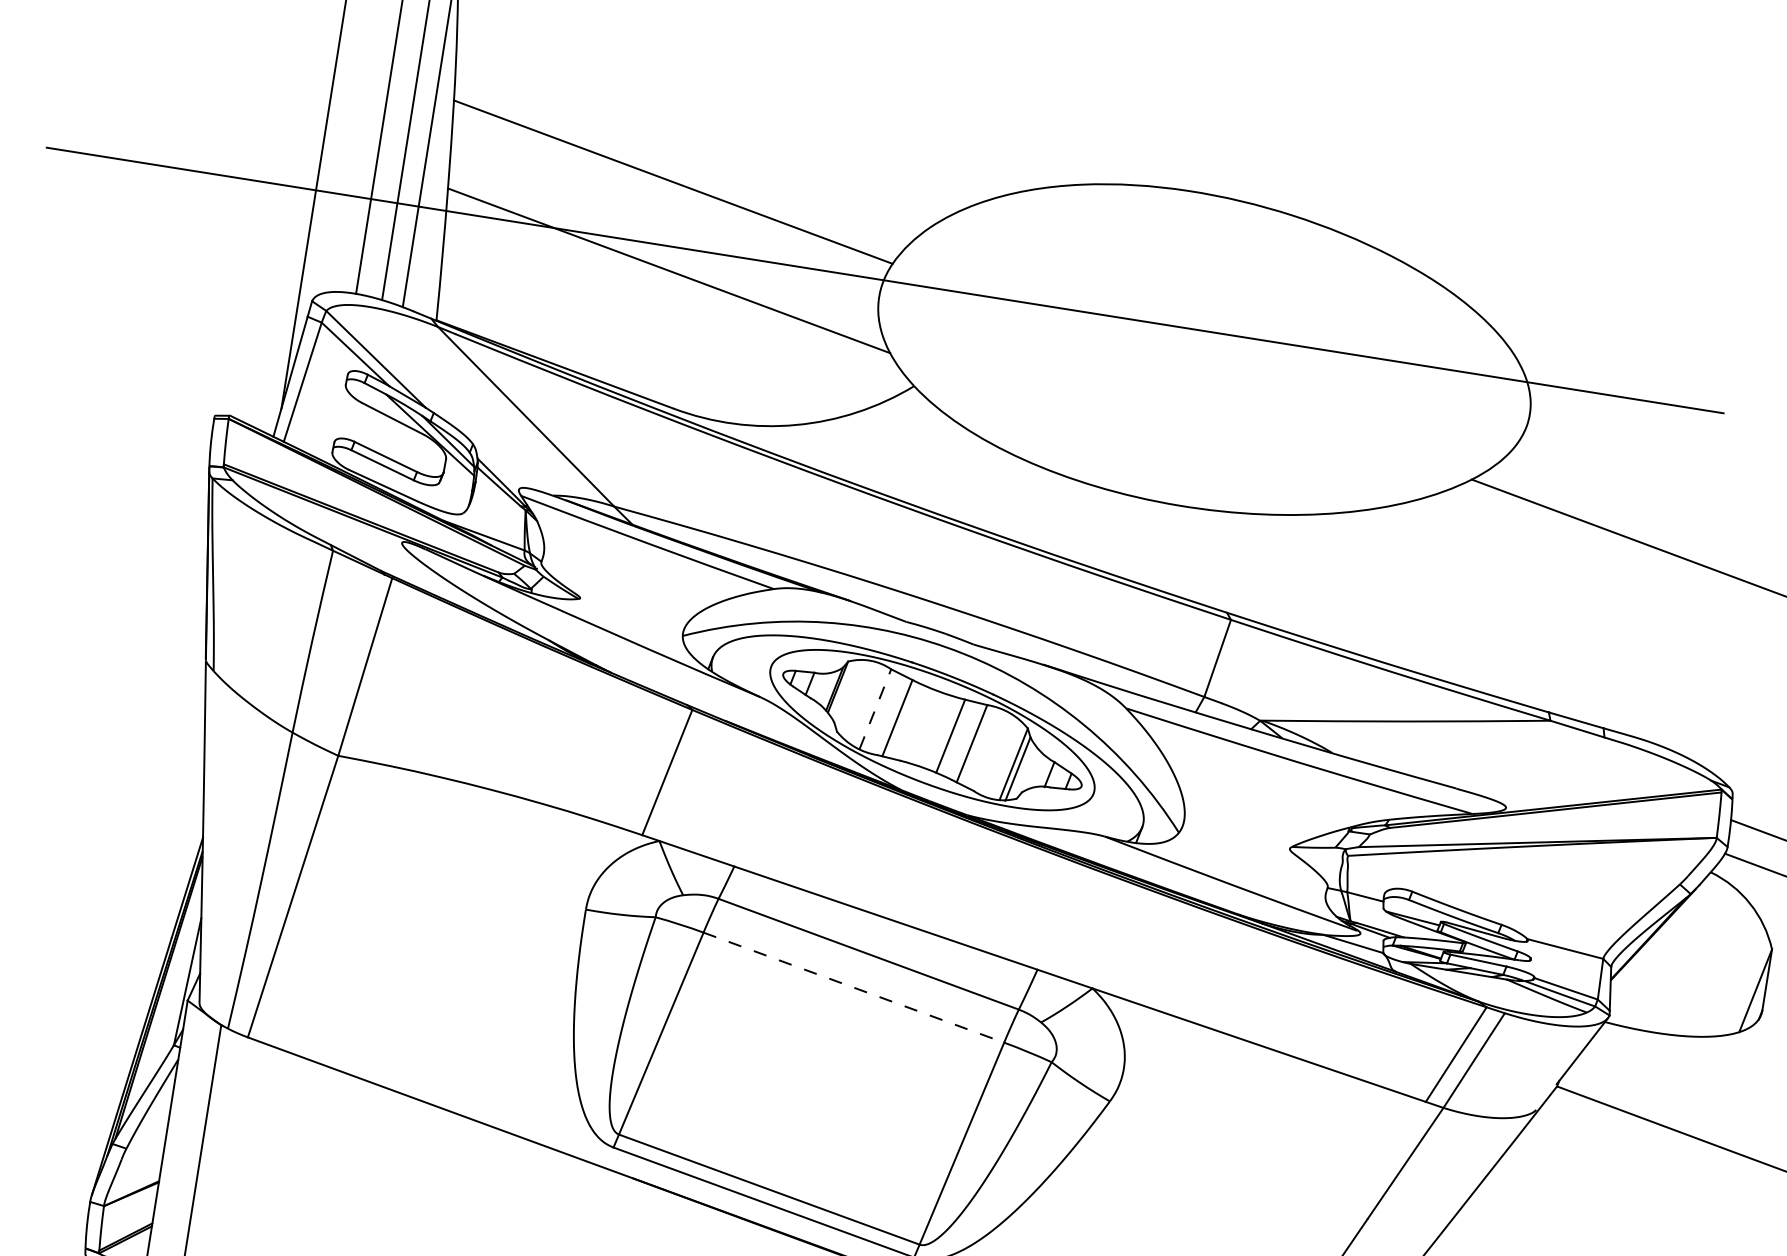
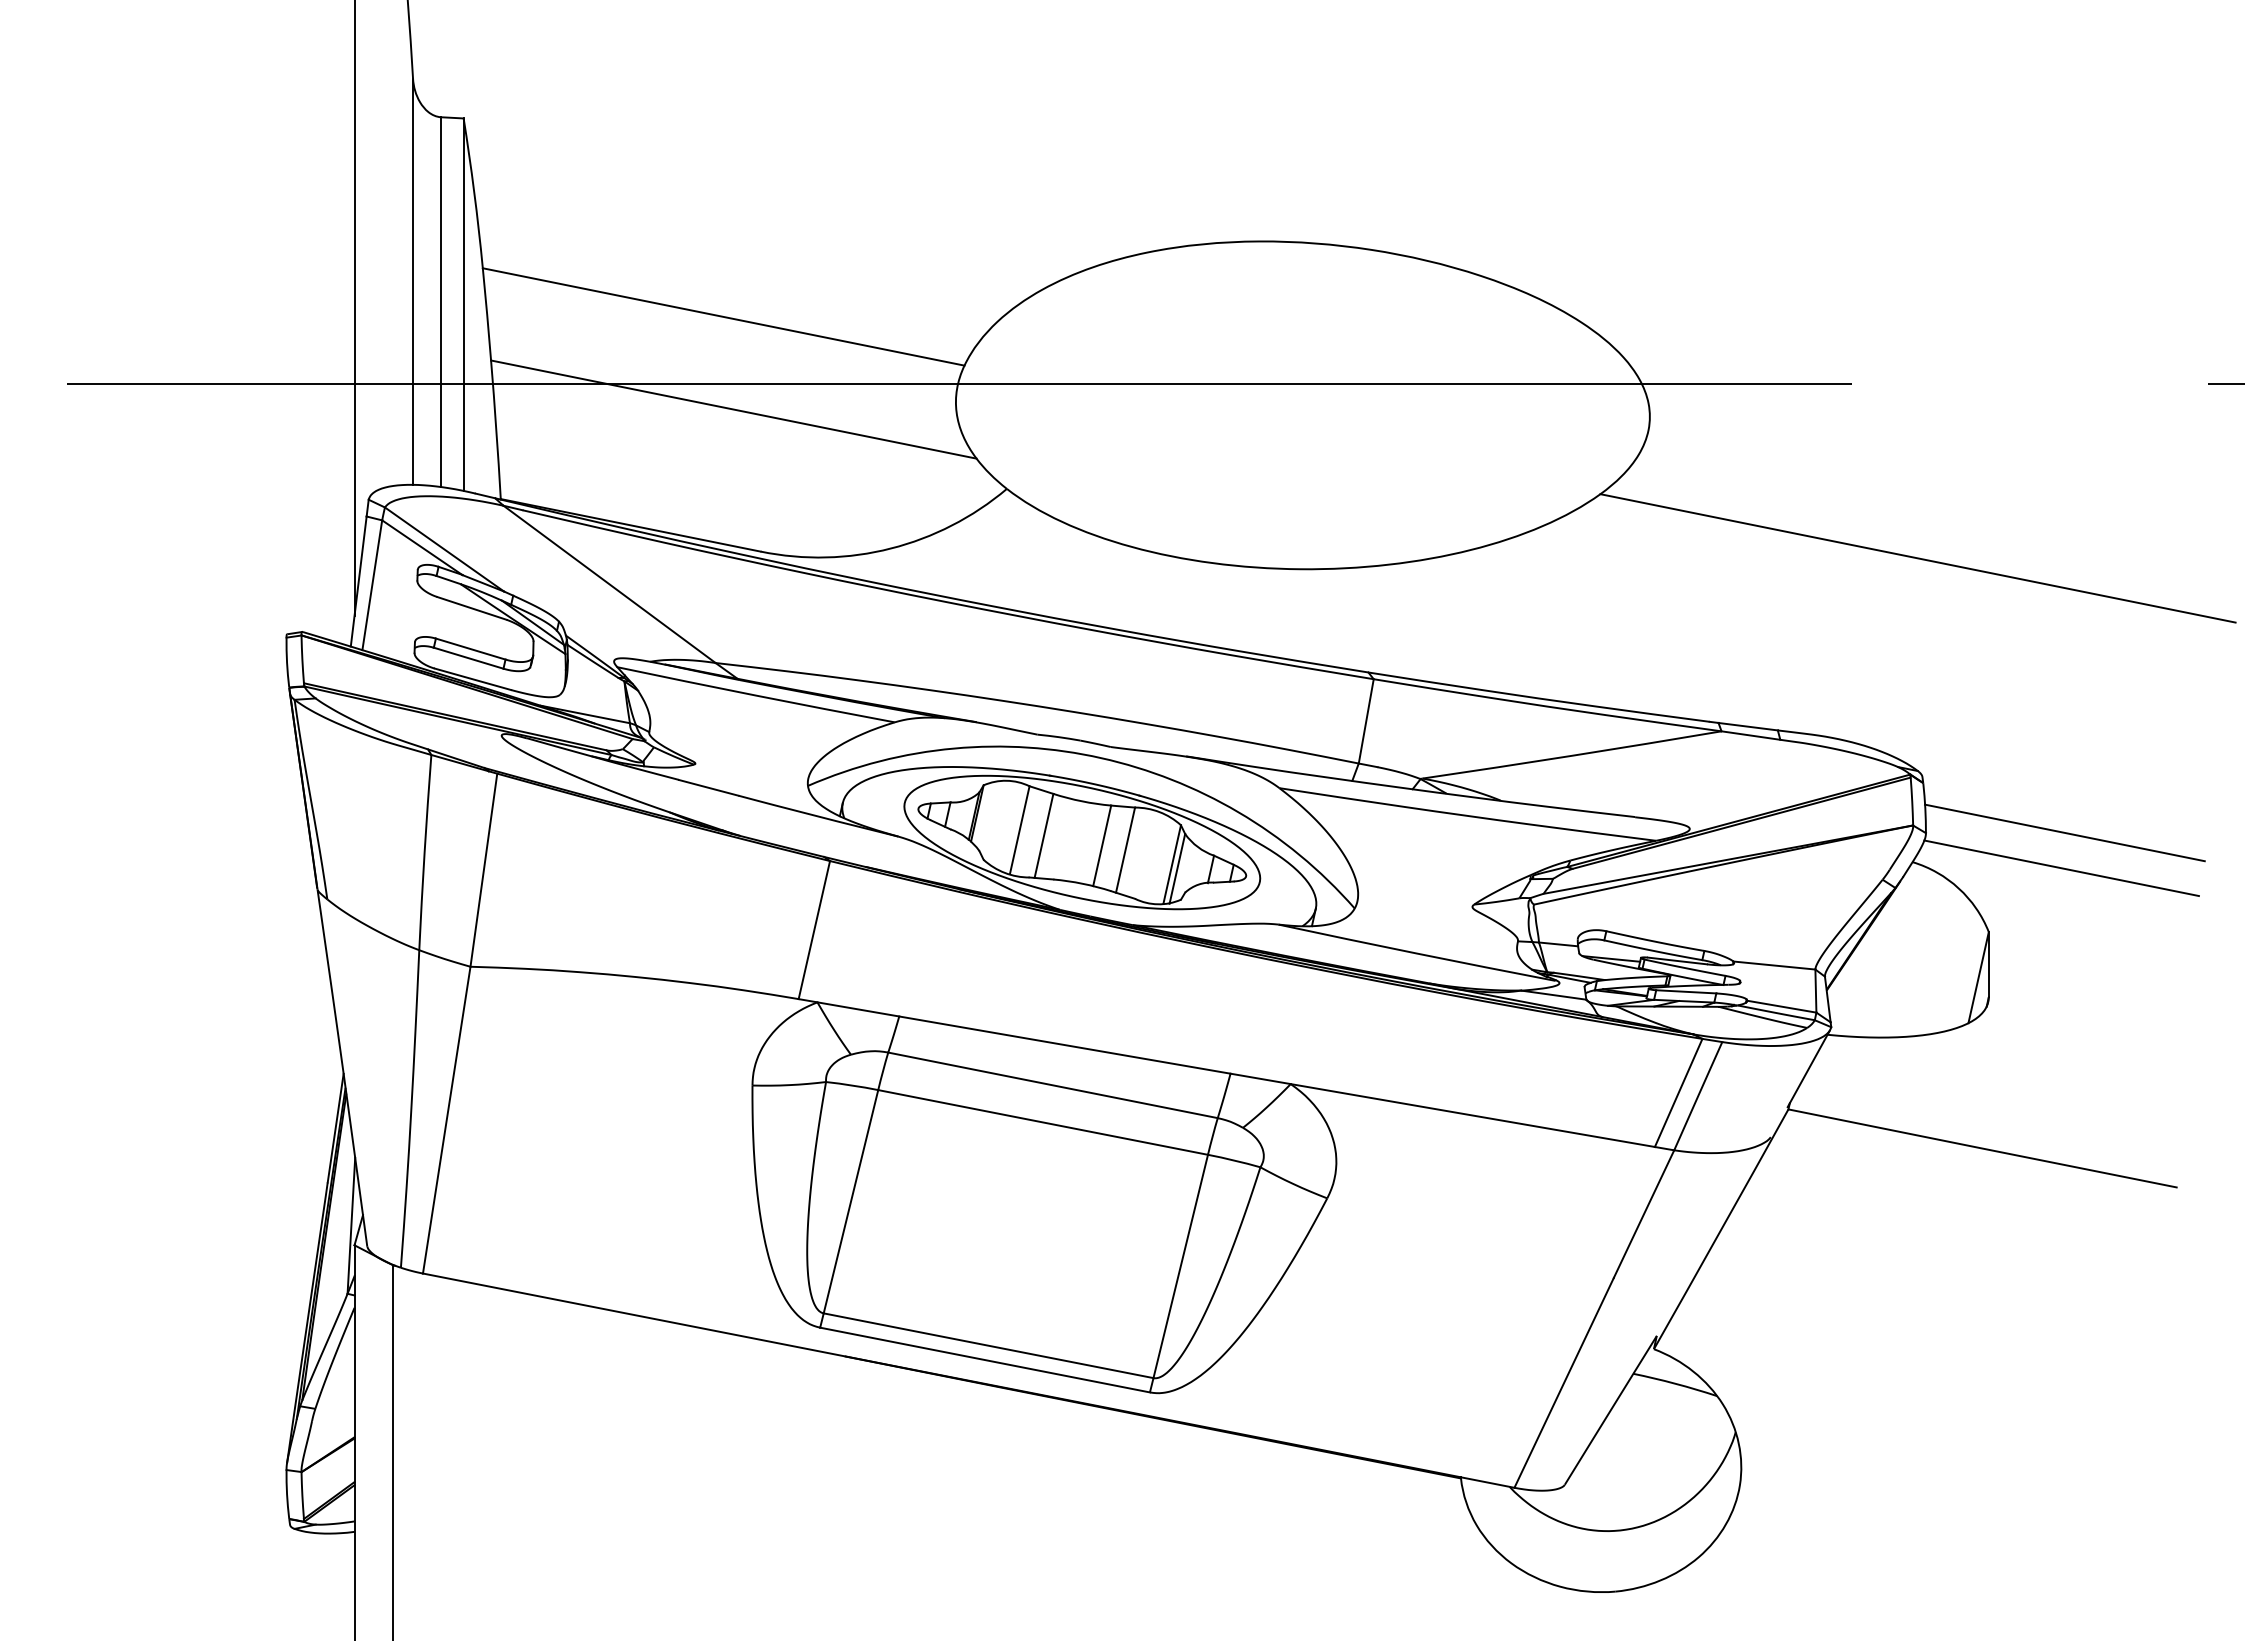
line: (875, 709) -> (1019, 830), dashed -> solid
line: (854, 987) -> (1043, 1122), dashed -> solid

